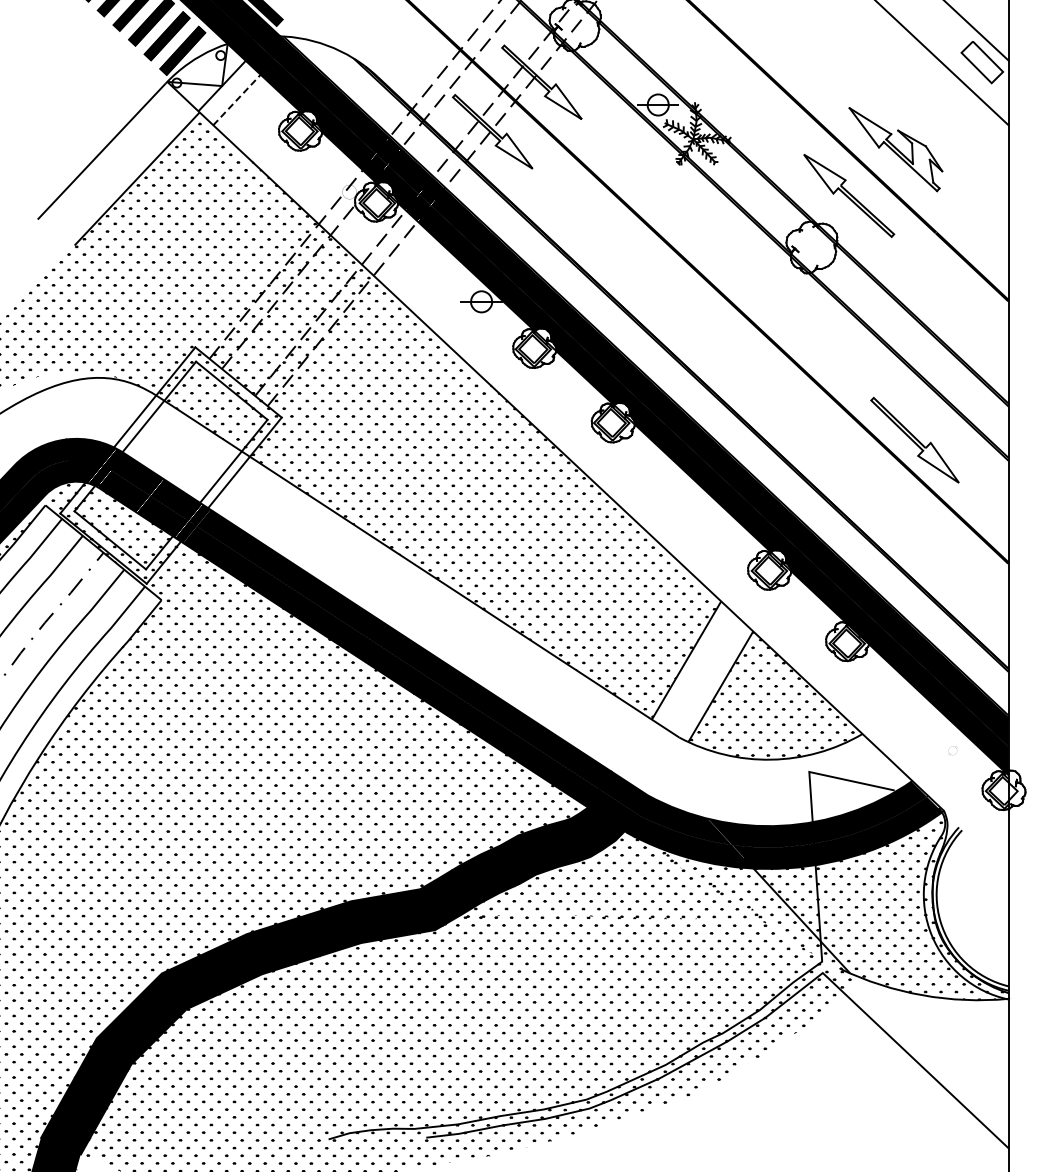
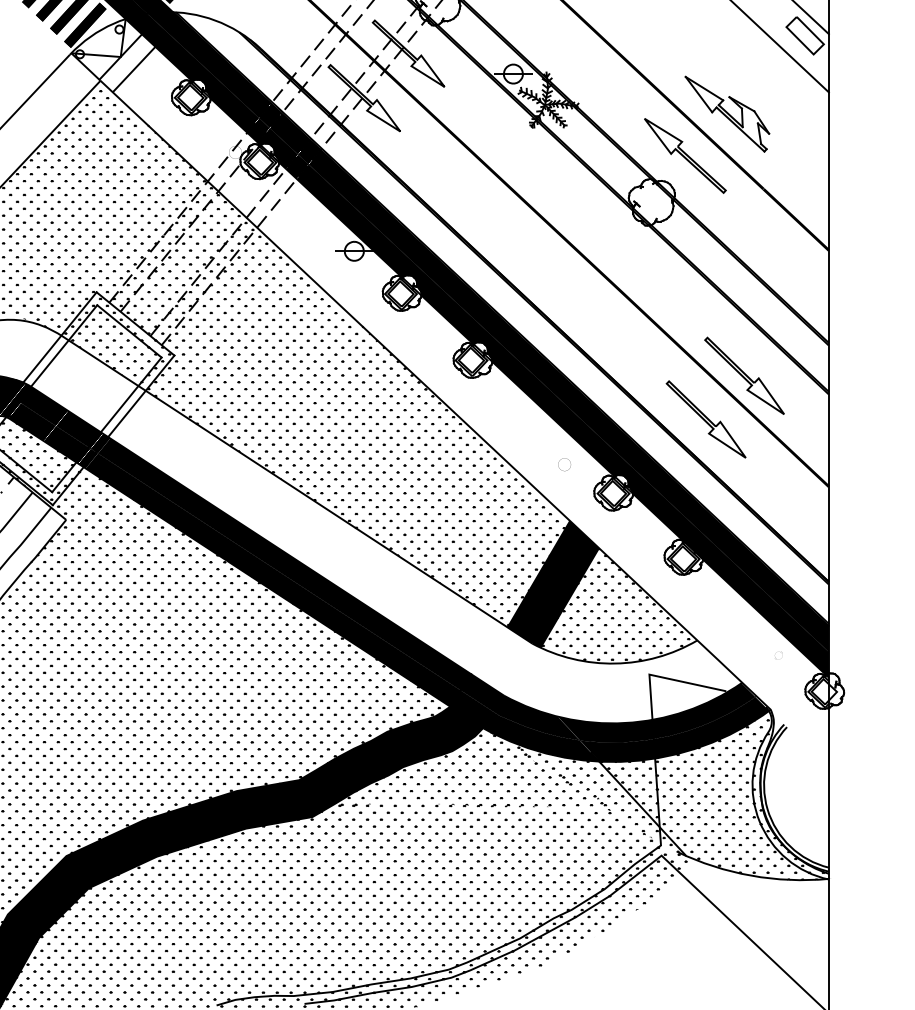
line: (237, 100) -> (134, 70), dashed -> solid
part: (871, 488) -> (705, 419), added
part: (715, 538) -> (564, 464), added
fill: (702, 671) -> (553, 584), added

